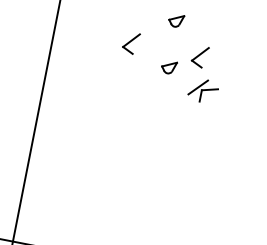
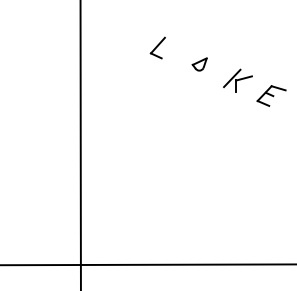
part: (175, 20) -> (197, 17), removed
part: (199, 56) -> (227, 47), removed
part: (233, 111) -> (271, 95), added

